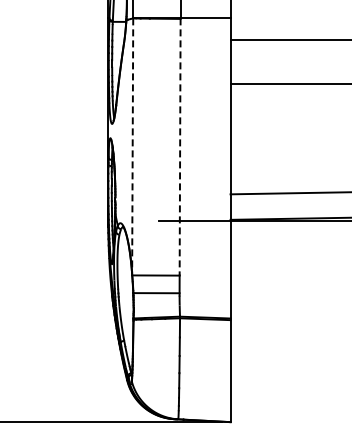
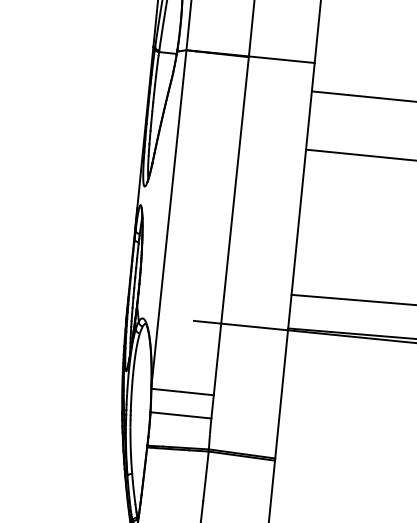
line: (132, 145) -> (168, 217), dashed -> solid
line: (180, 147) -> (231, 226), dashed -> solid

